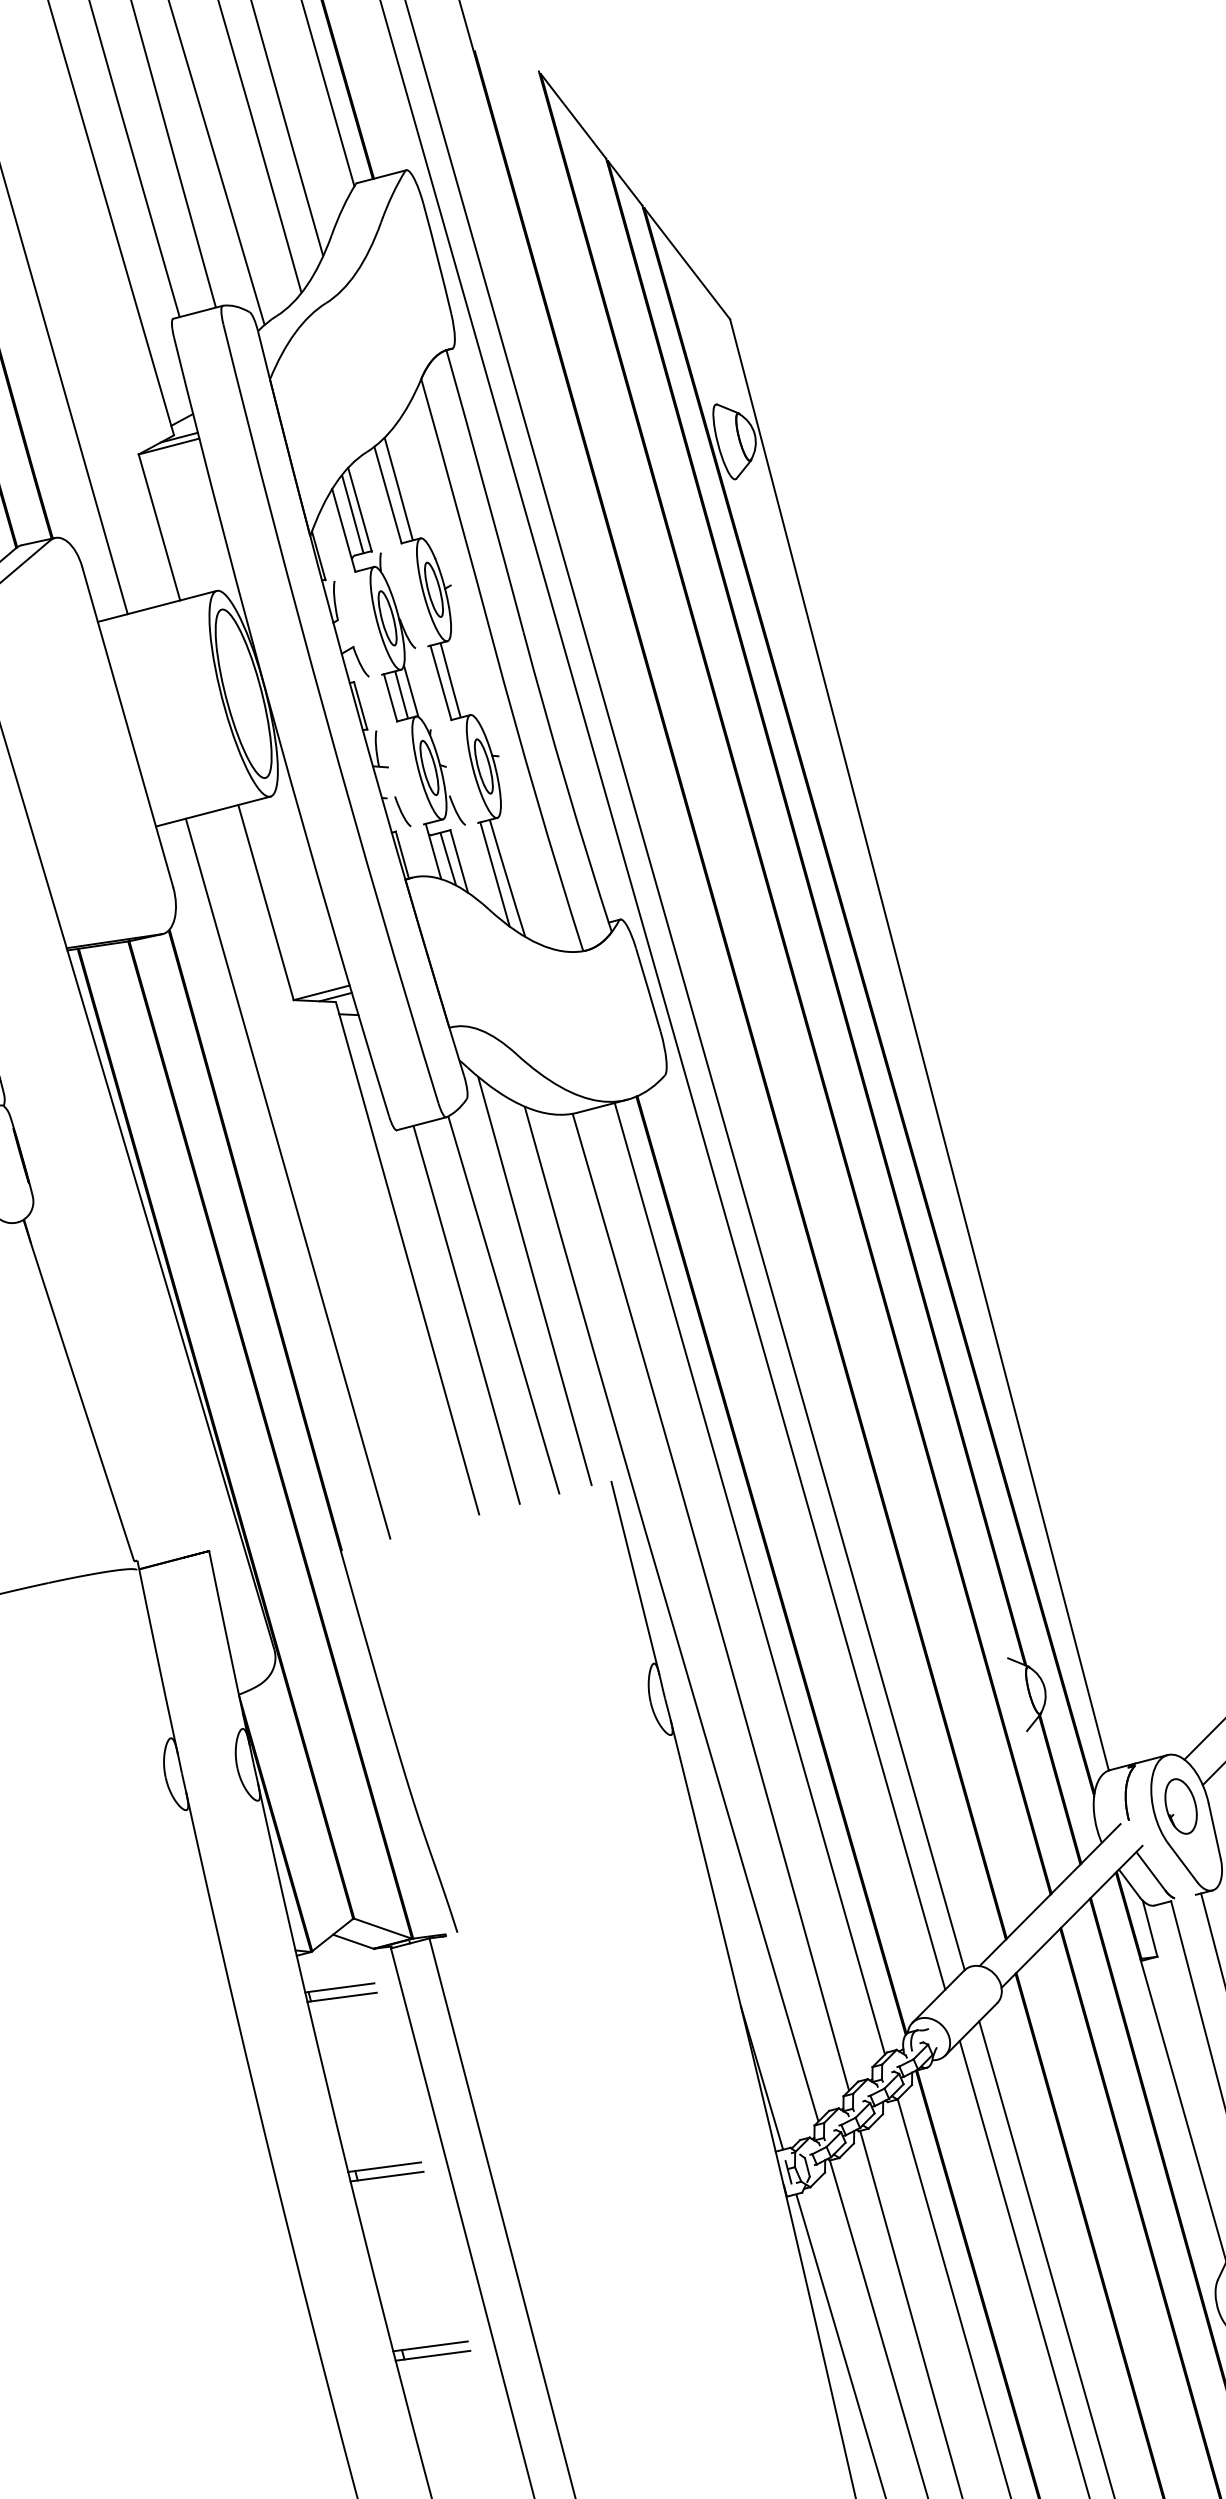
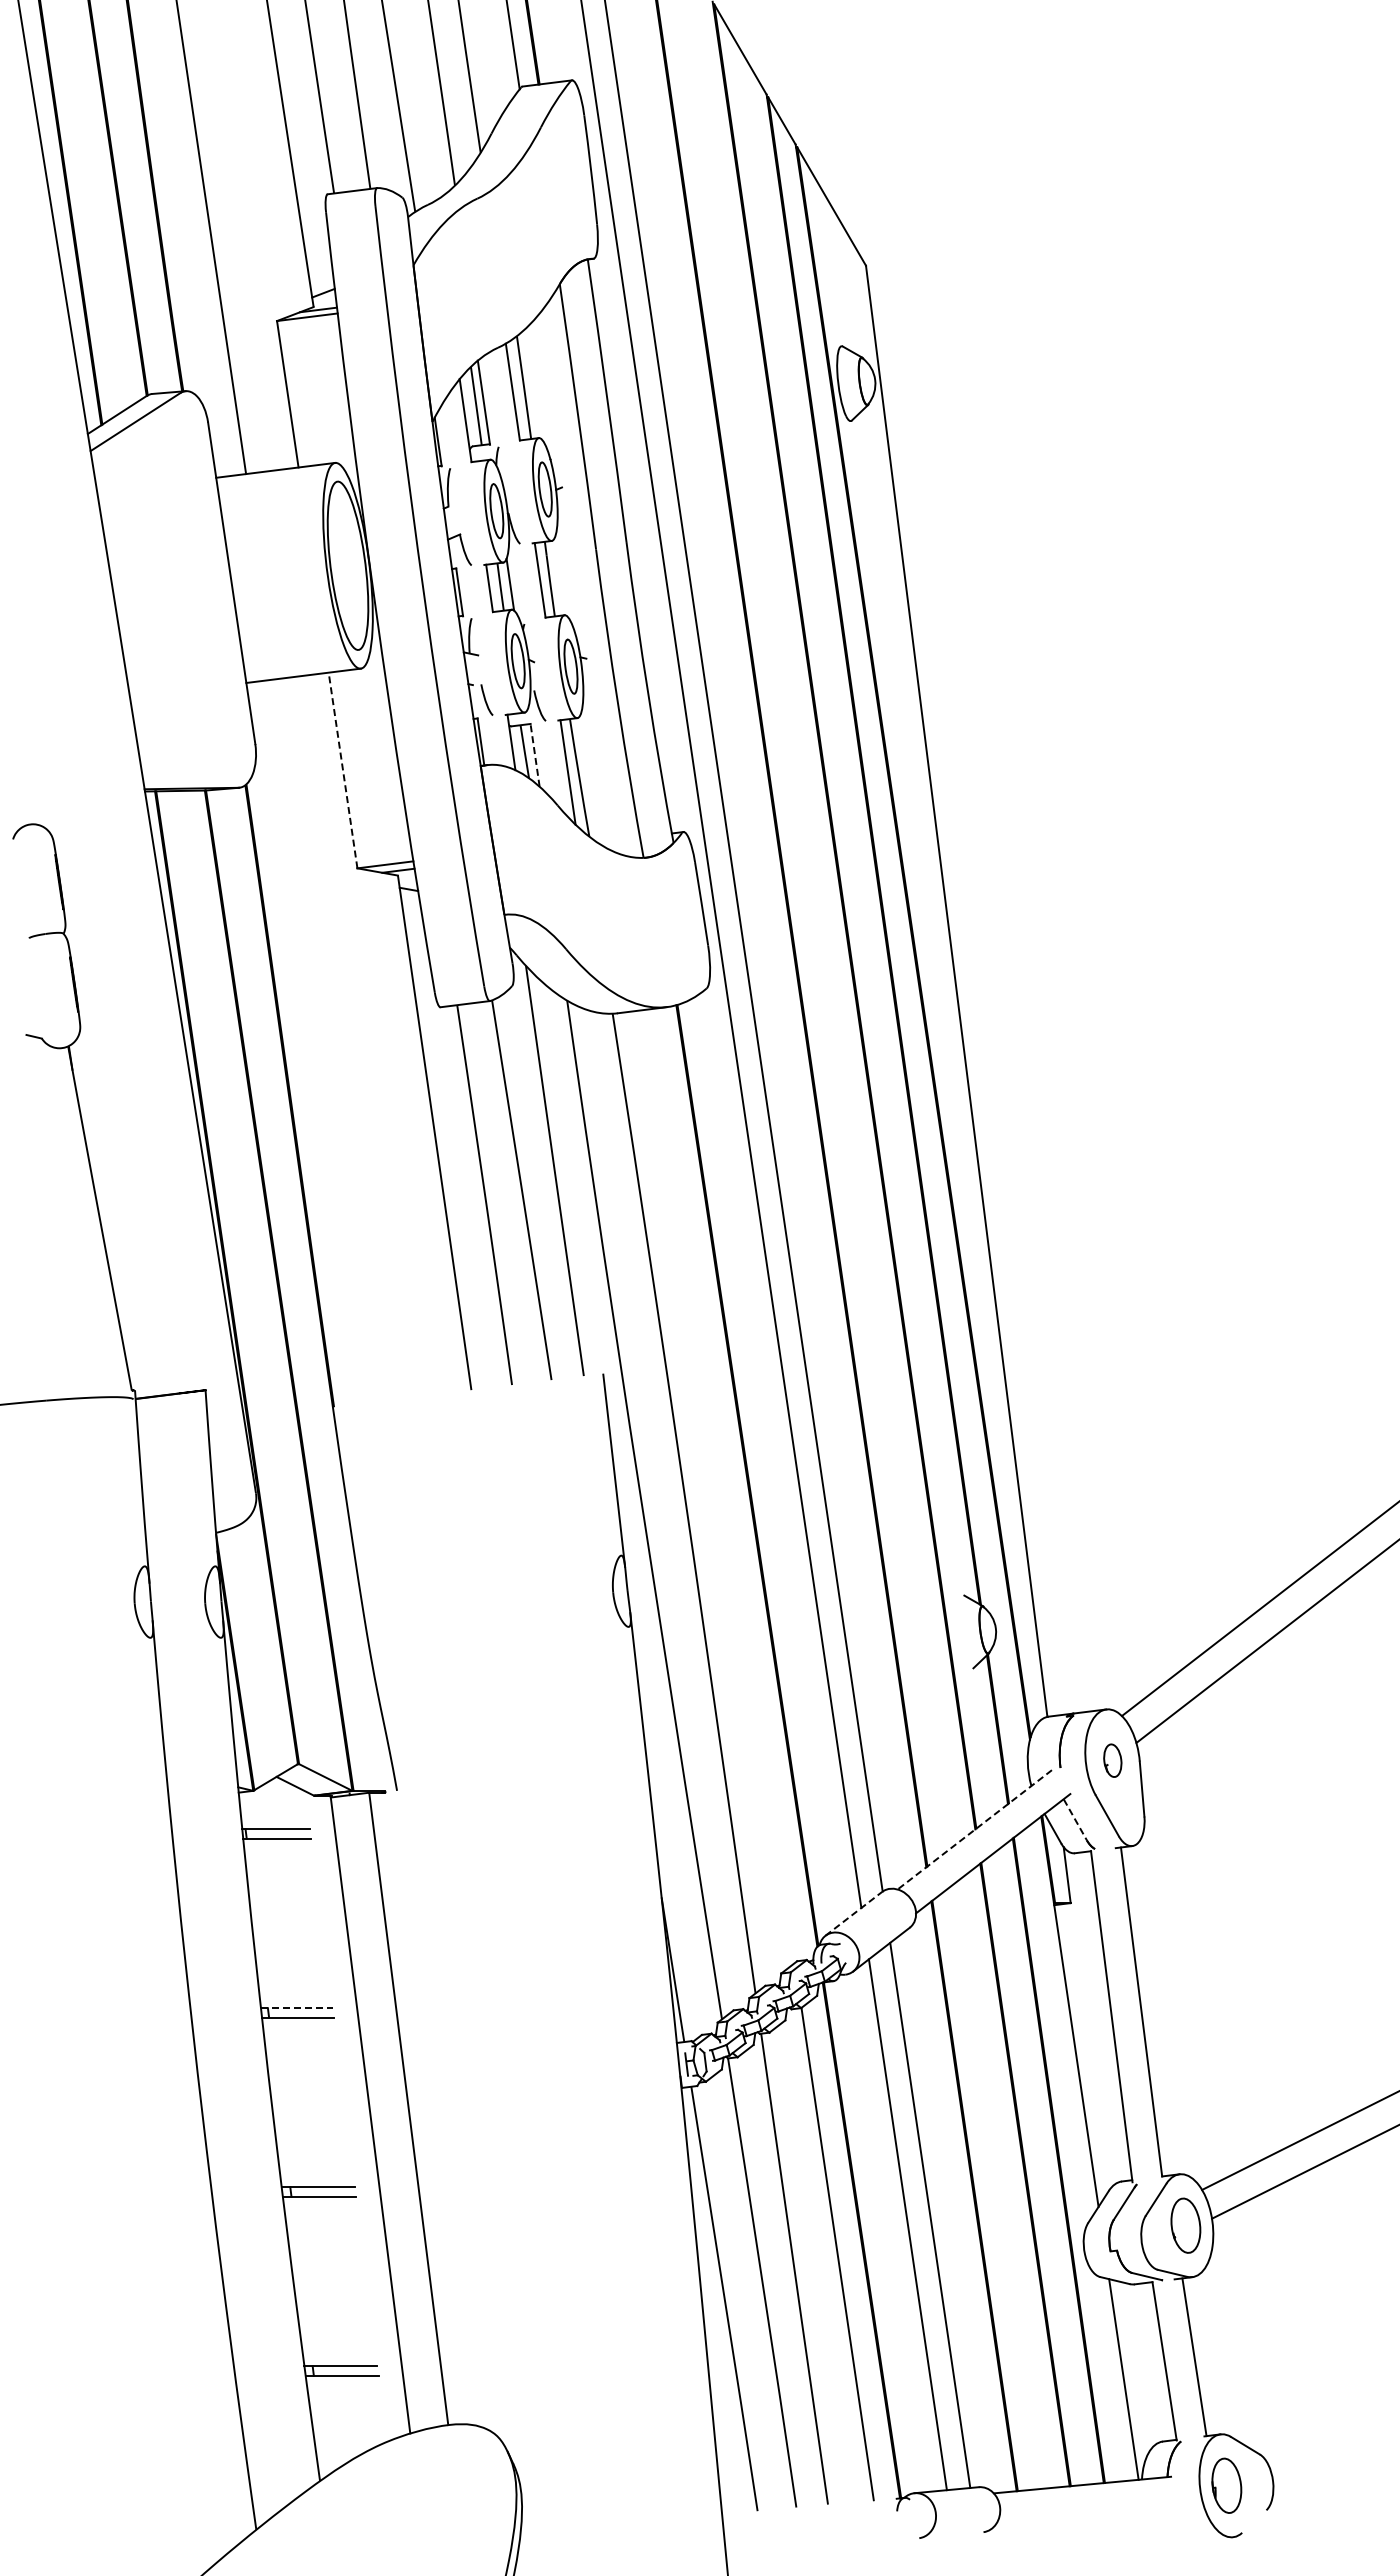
line: (459, 861) -> (535, 755), solid -> dashed
line: (266, 902) -> (343, 770), solid -> dashed
line: (288, 1178) -> (329, 1040), removed
line: (749, 1578) -> (724, 1485), removed
part: (1180, 1806) -> (1112, 1760), size x0.6
line: (1151, 1872) -> (1075, 1820), solid -> dashed
line: (1049, 1894) -> (974, 1829), solid -> dashed
line: (937, 1996) -> (853, 1913), solid -> dashed
line: (384, 2167) -> (296, 2008), solid -> dashed

